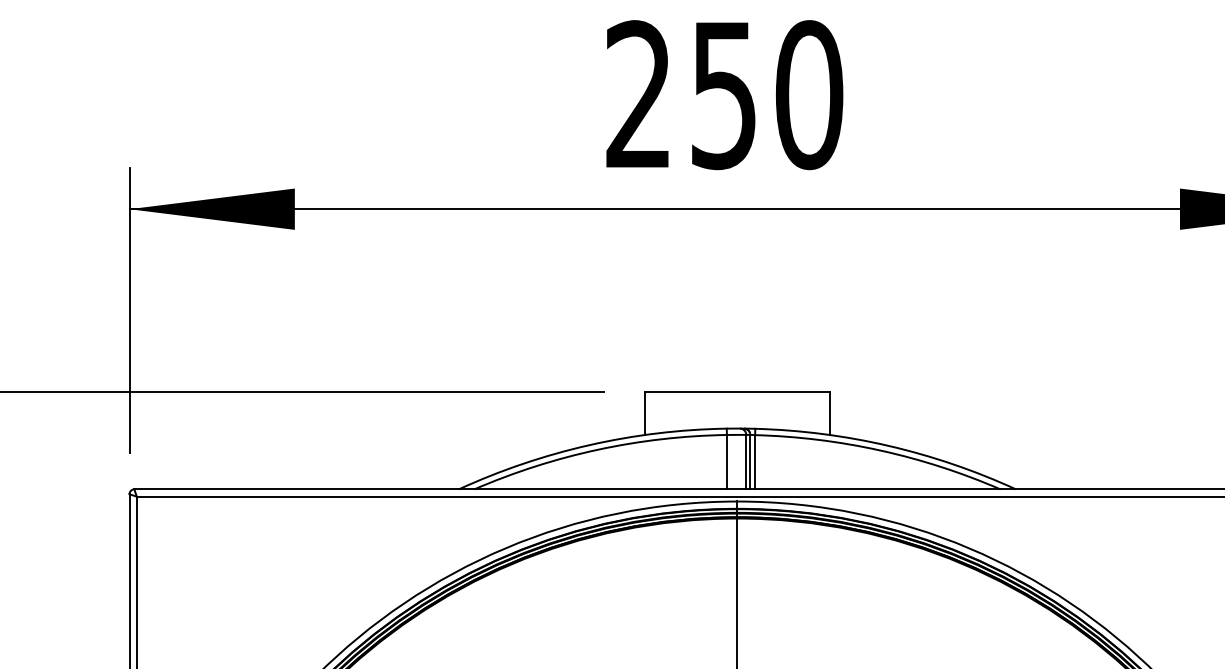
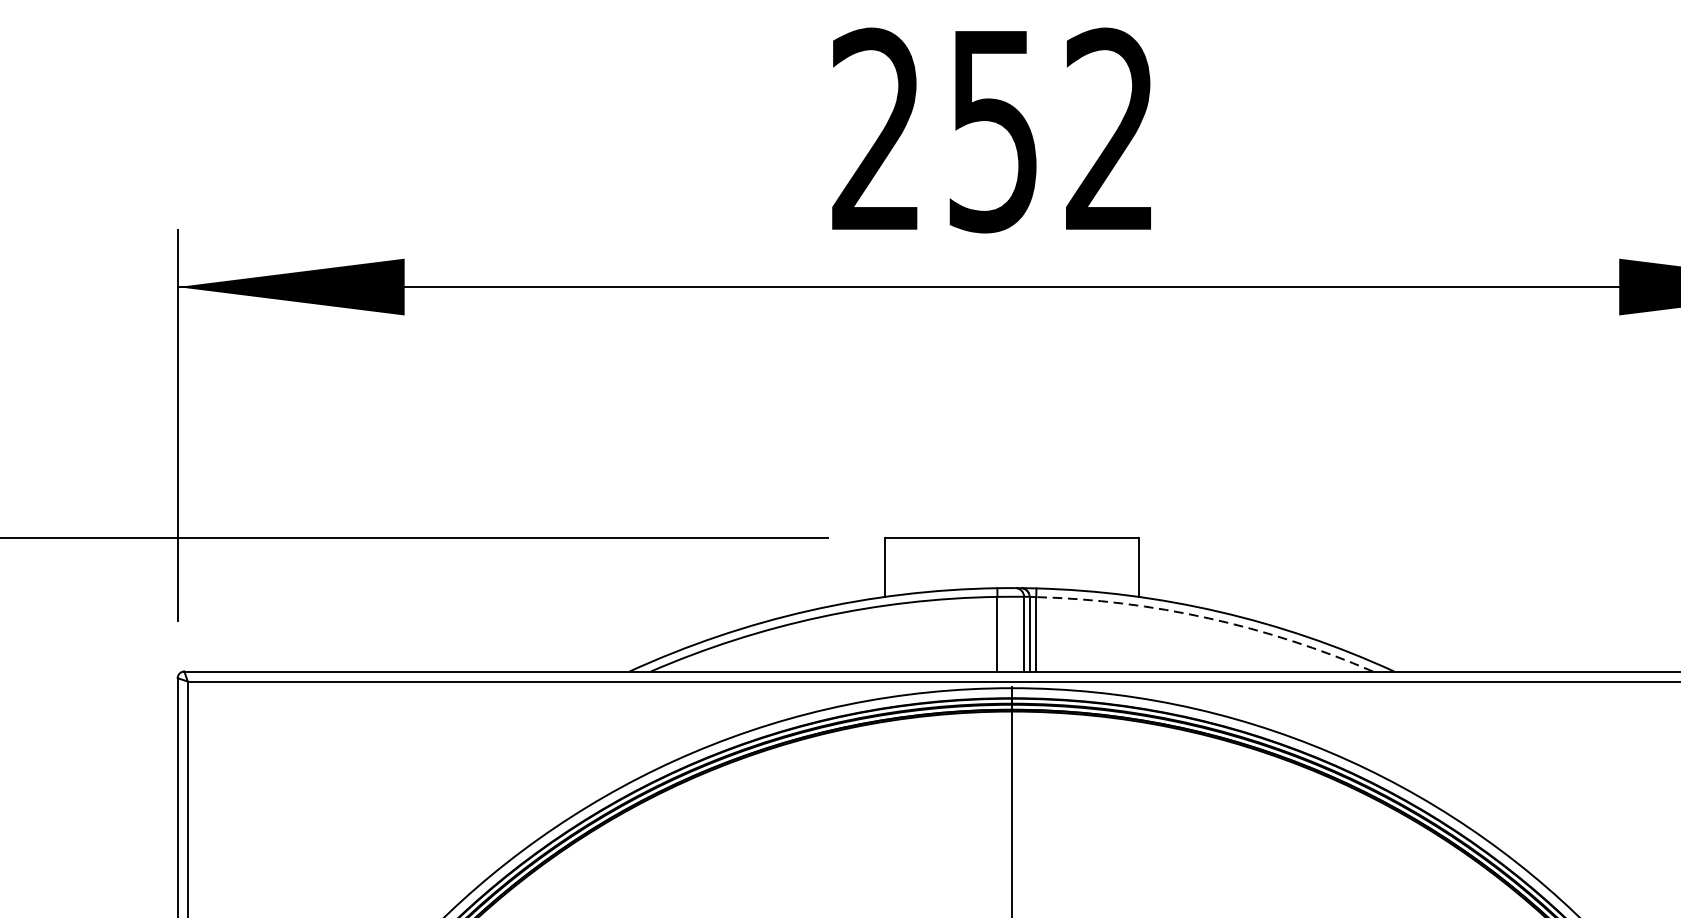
text: (809, 95) -> (1110, 131), 250 -> 252
arc: (880, 450) -> (1208, 618), solid -> dashed

